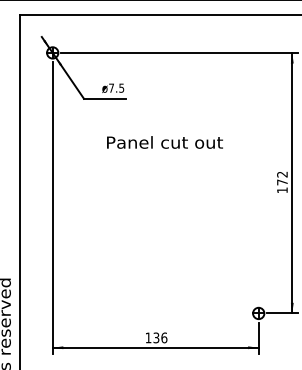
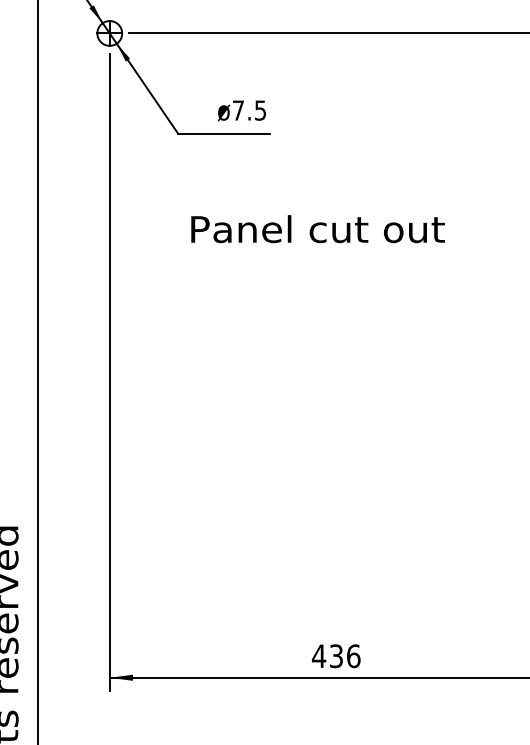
text: (164, 142) -> (316, 229), moved
text: (148, 337) -> (319, 655), 136 -> 436

